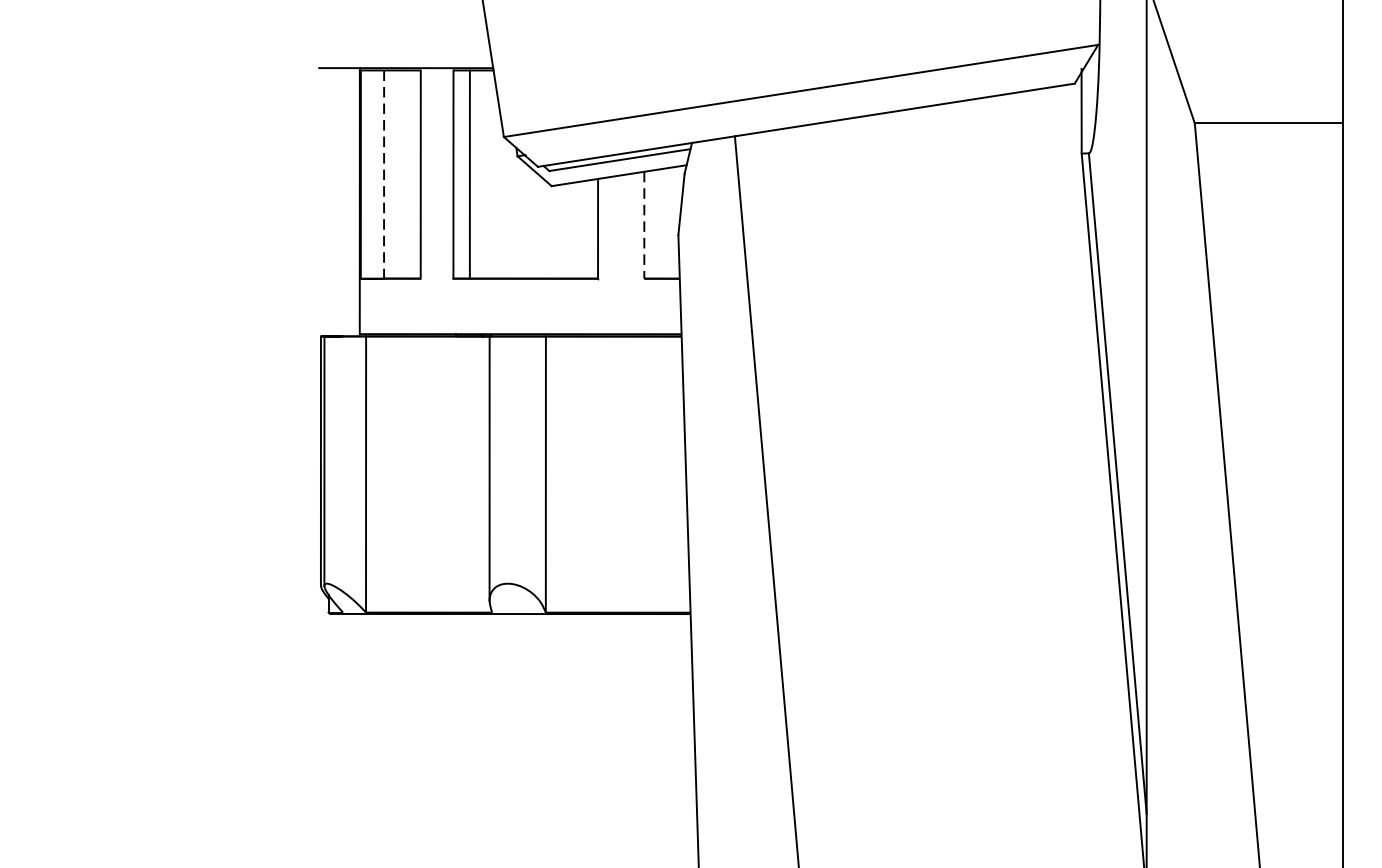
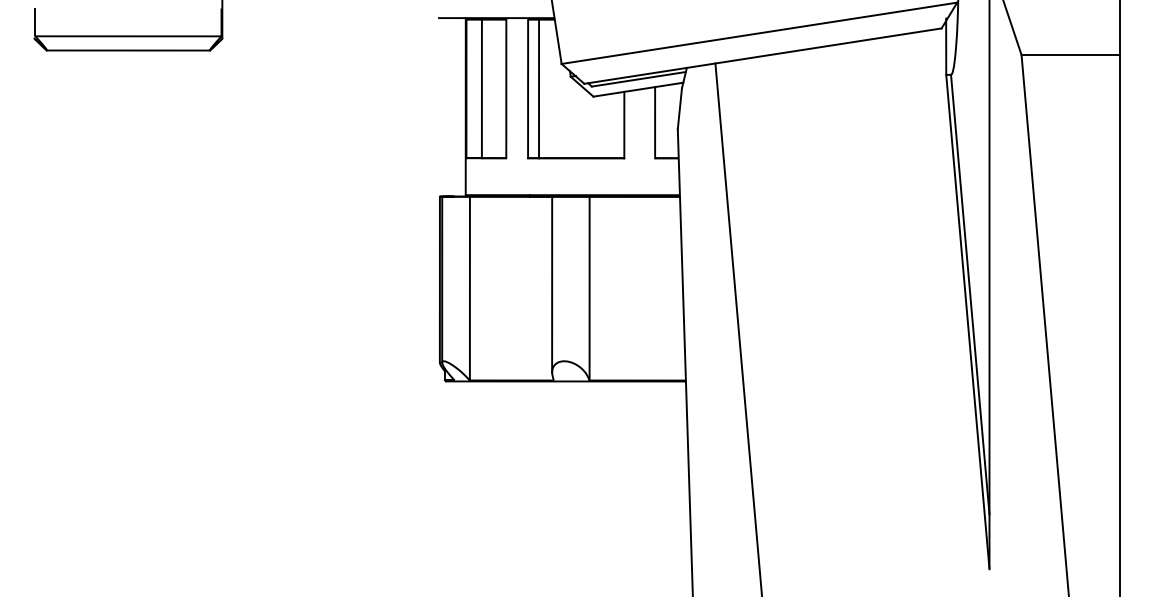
line: (383, 175) -> (481, 89), dashed -> solid
line: (644, 224) -> (655, 122), dashed -> solid

